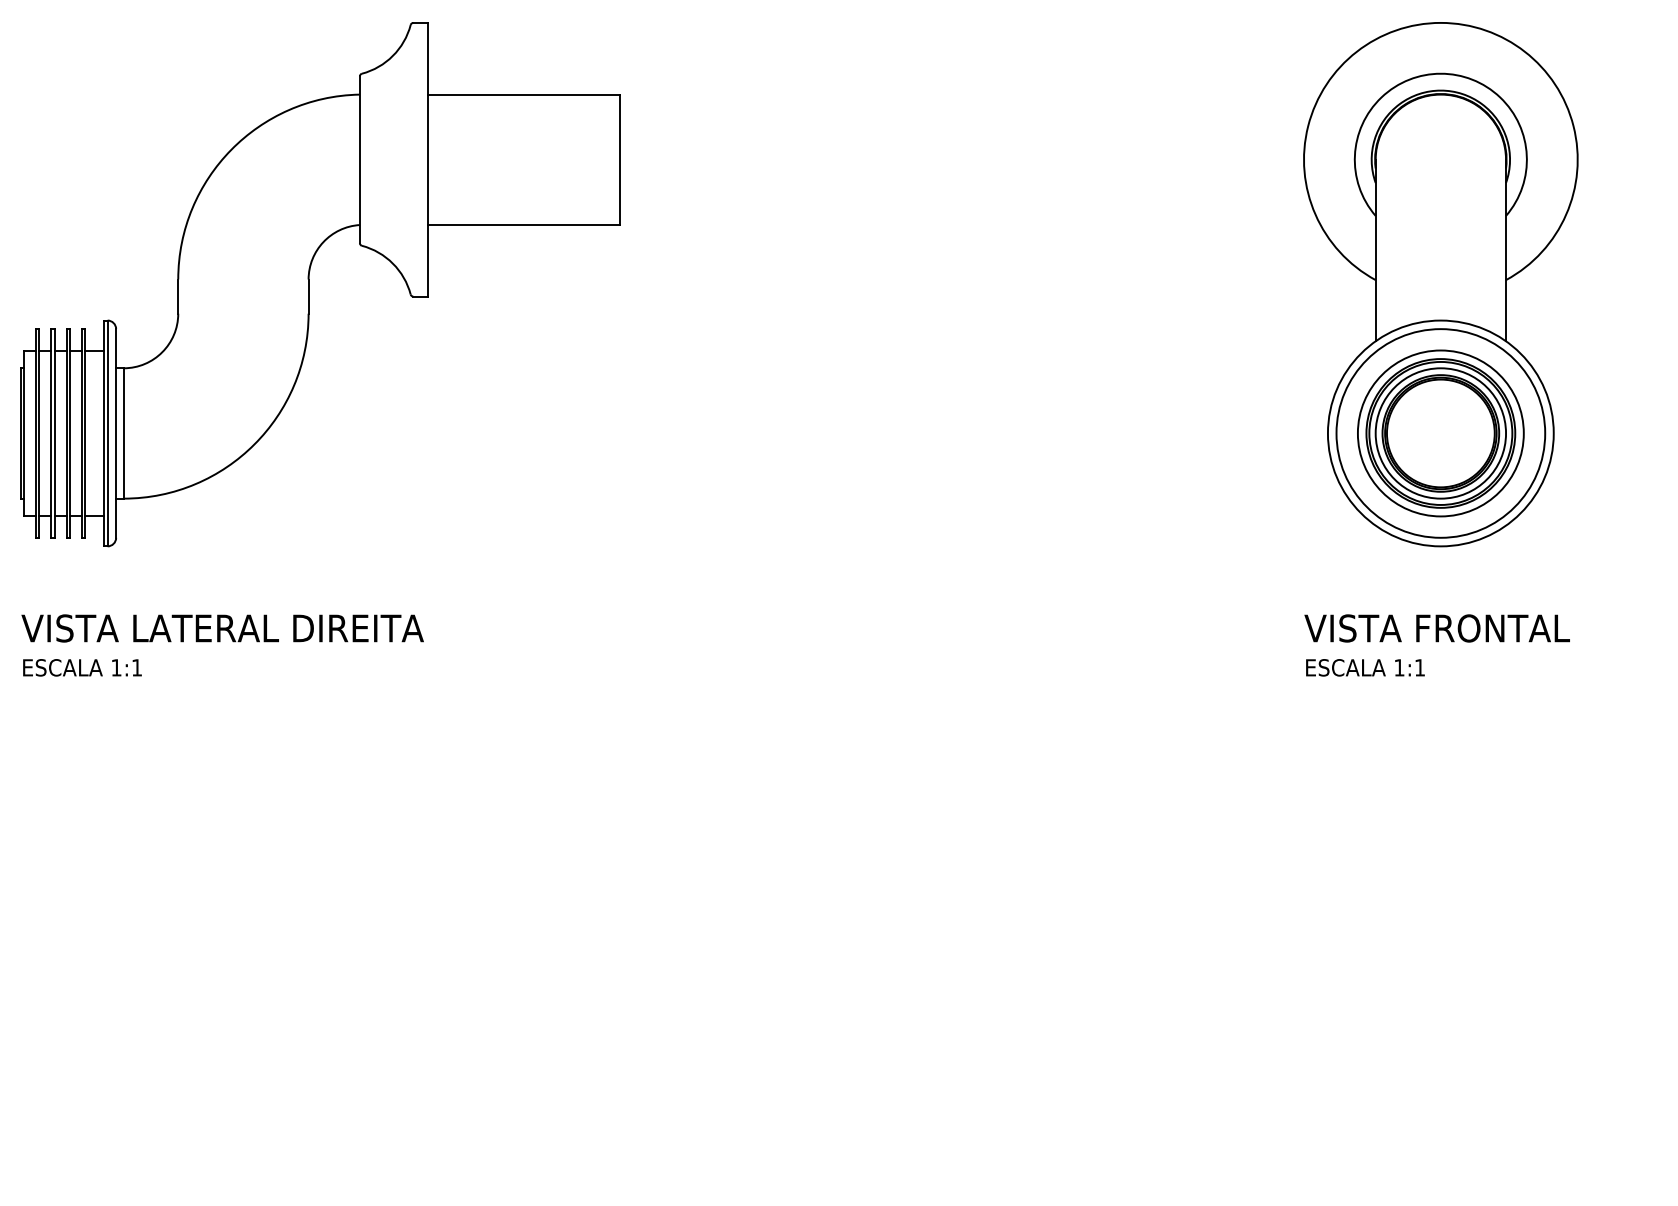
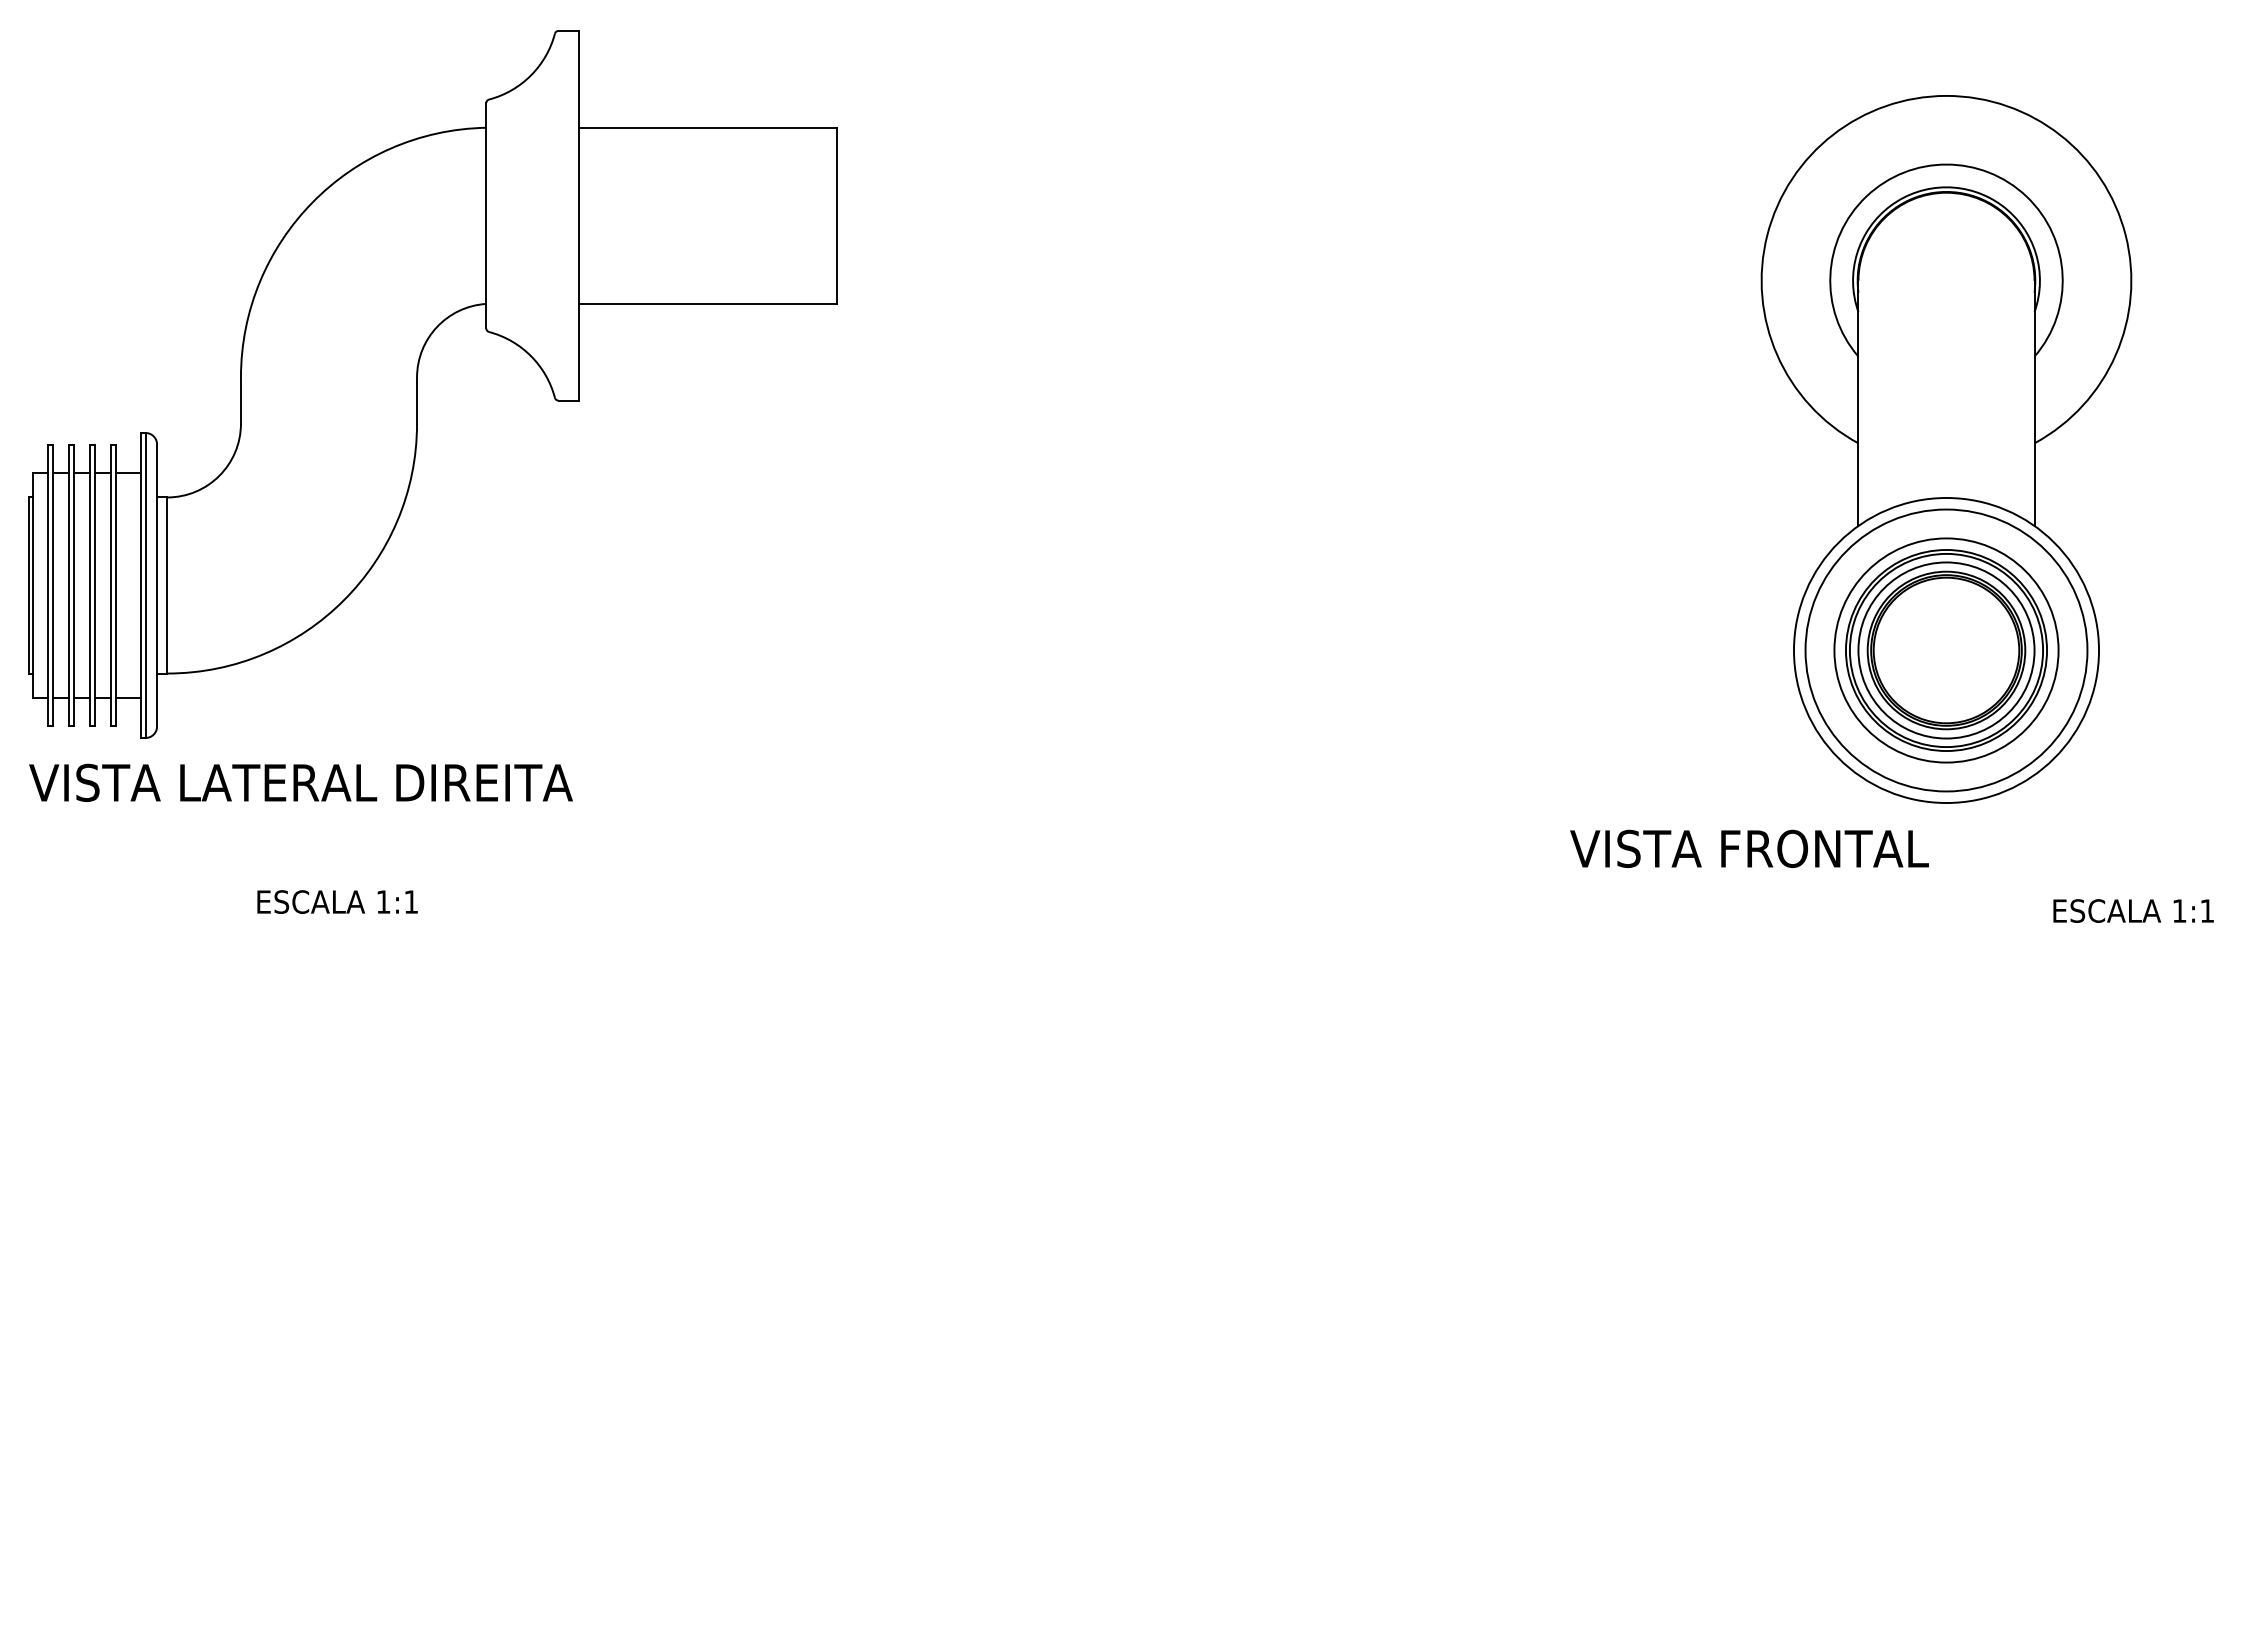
part: (1440, 284) -> (1946, 449), moved
text: (222, 628) -> (300, 782), moved
text: (1437, 628) -> (1749, 848), moved
text: (82, 667) -> (337, 901), moved
text: (1365, 667) -> (2133, 910), moved

